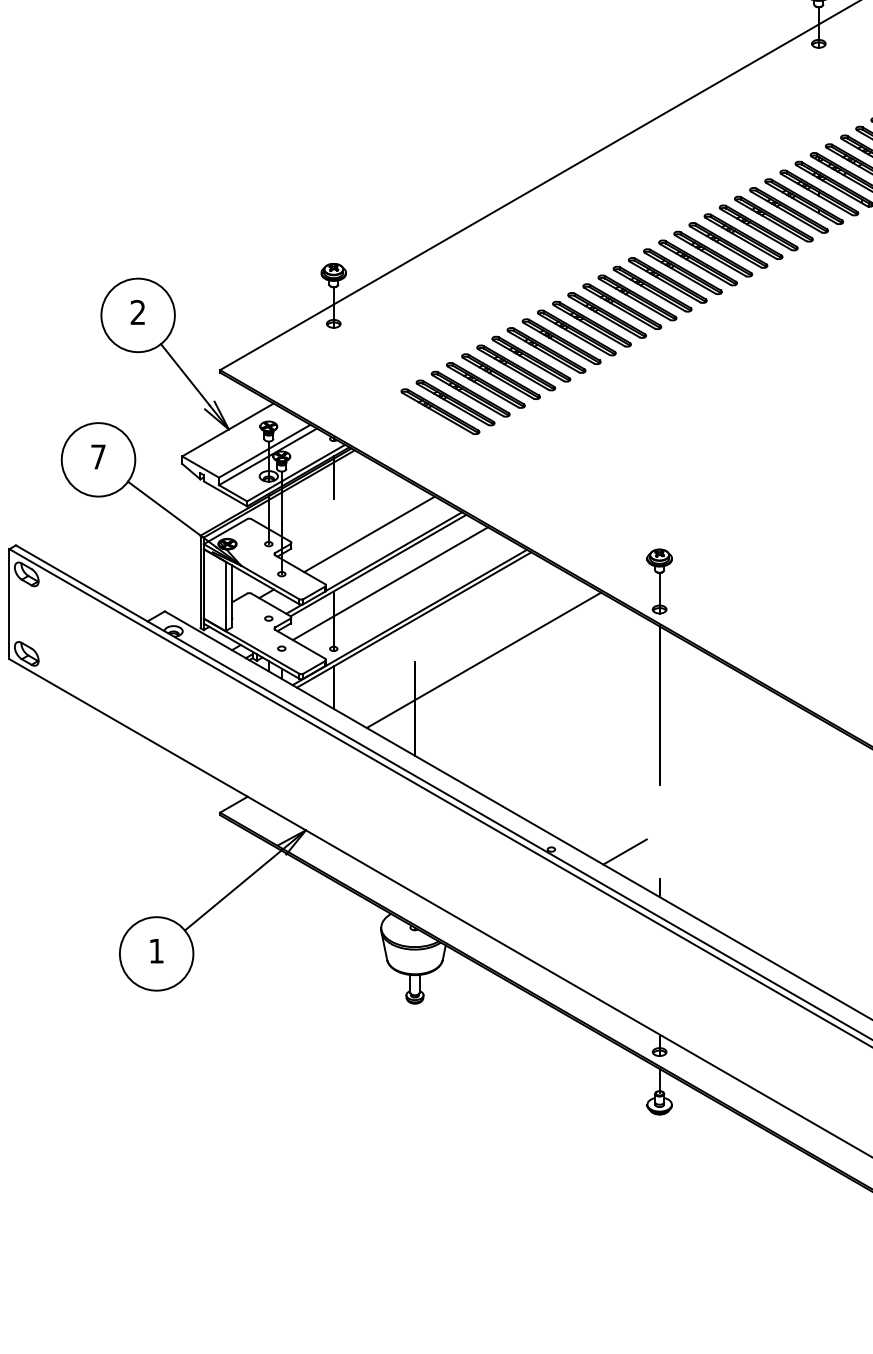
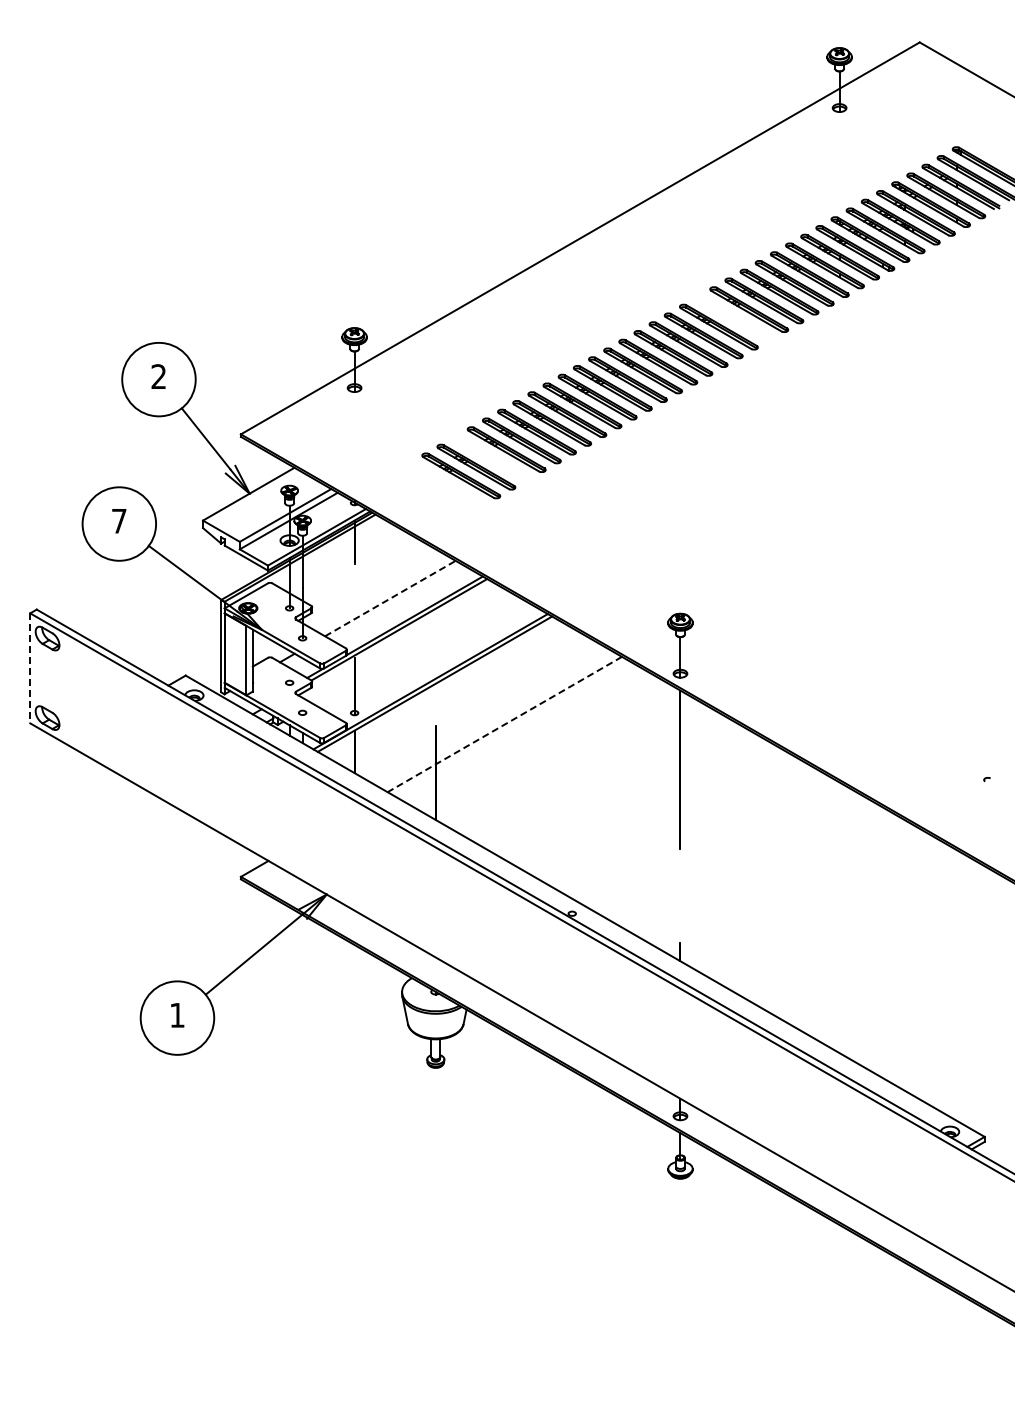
part: (712, 254) -> (733, 318), removed
part: (470, 394) -> (491, 458), removed
line: (369, 534) -> (390, 598), solid -> dashed
line: (389, 583) -> (410, 647), removed
line: (9, 604) -> (30, 668), solid -> dashed
line: (483, 660) -> (504, 724), solid -> dashed
line: (624, 851) -> (645, 915), removed

